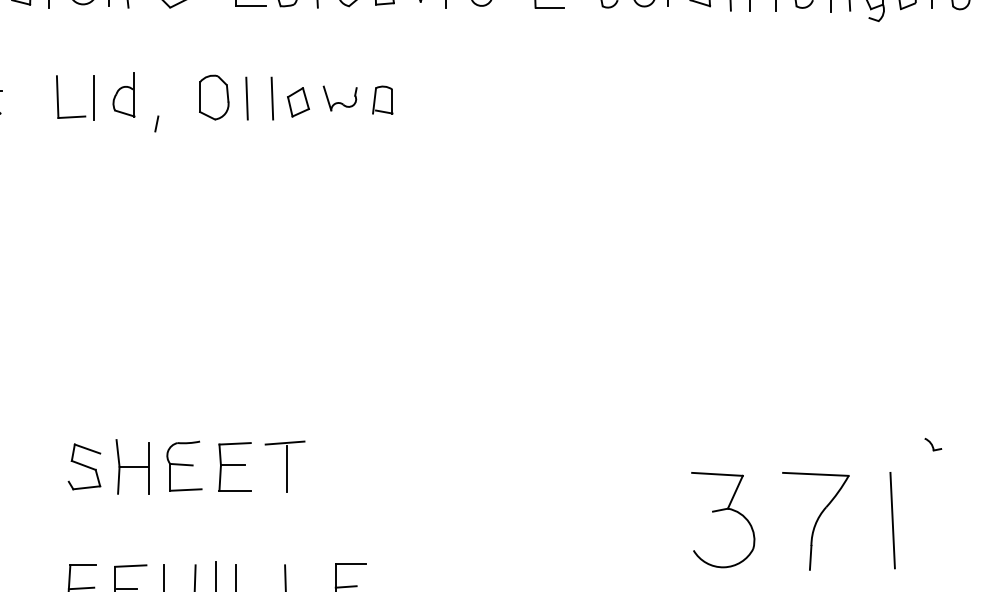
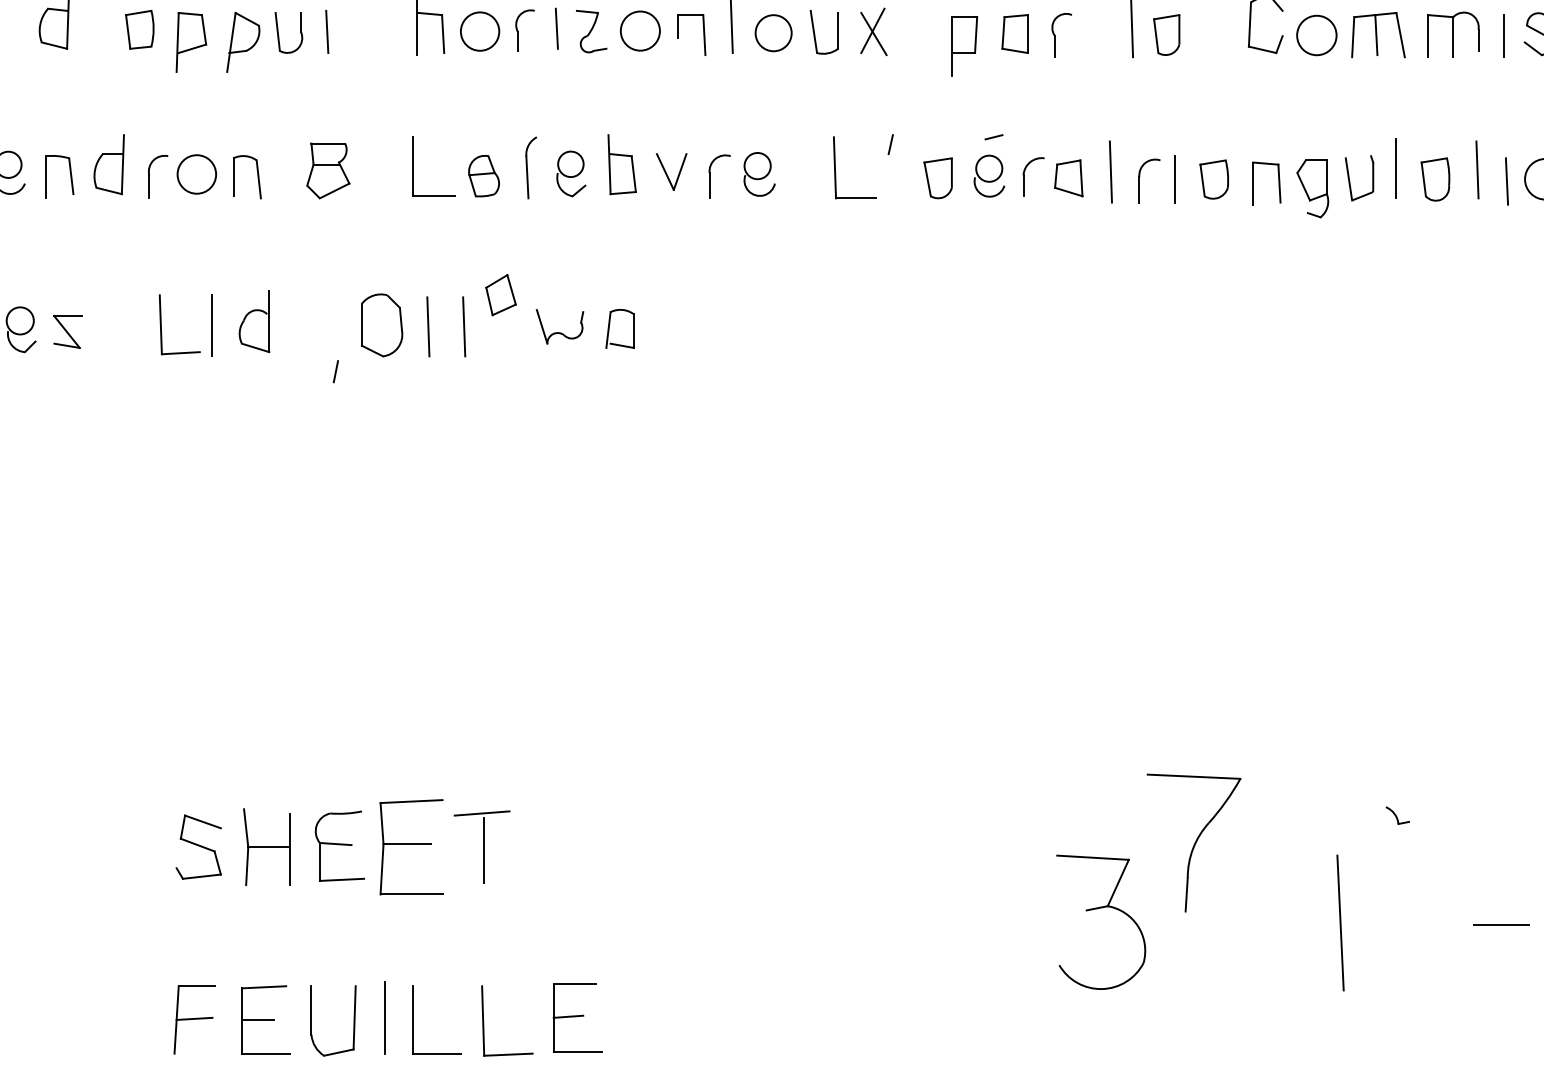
part: (298, 102) -> (500, 295), moved
line: (156, 123) -> (335, 371), moved
part: (235, 466) -> (411, 846), size x1.4
part: (815, 520) -> (1193, 842), moved

